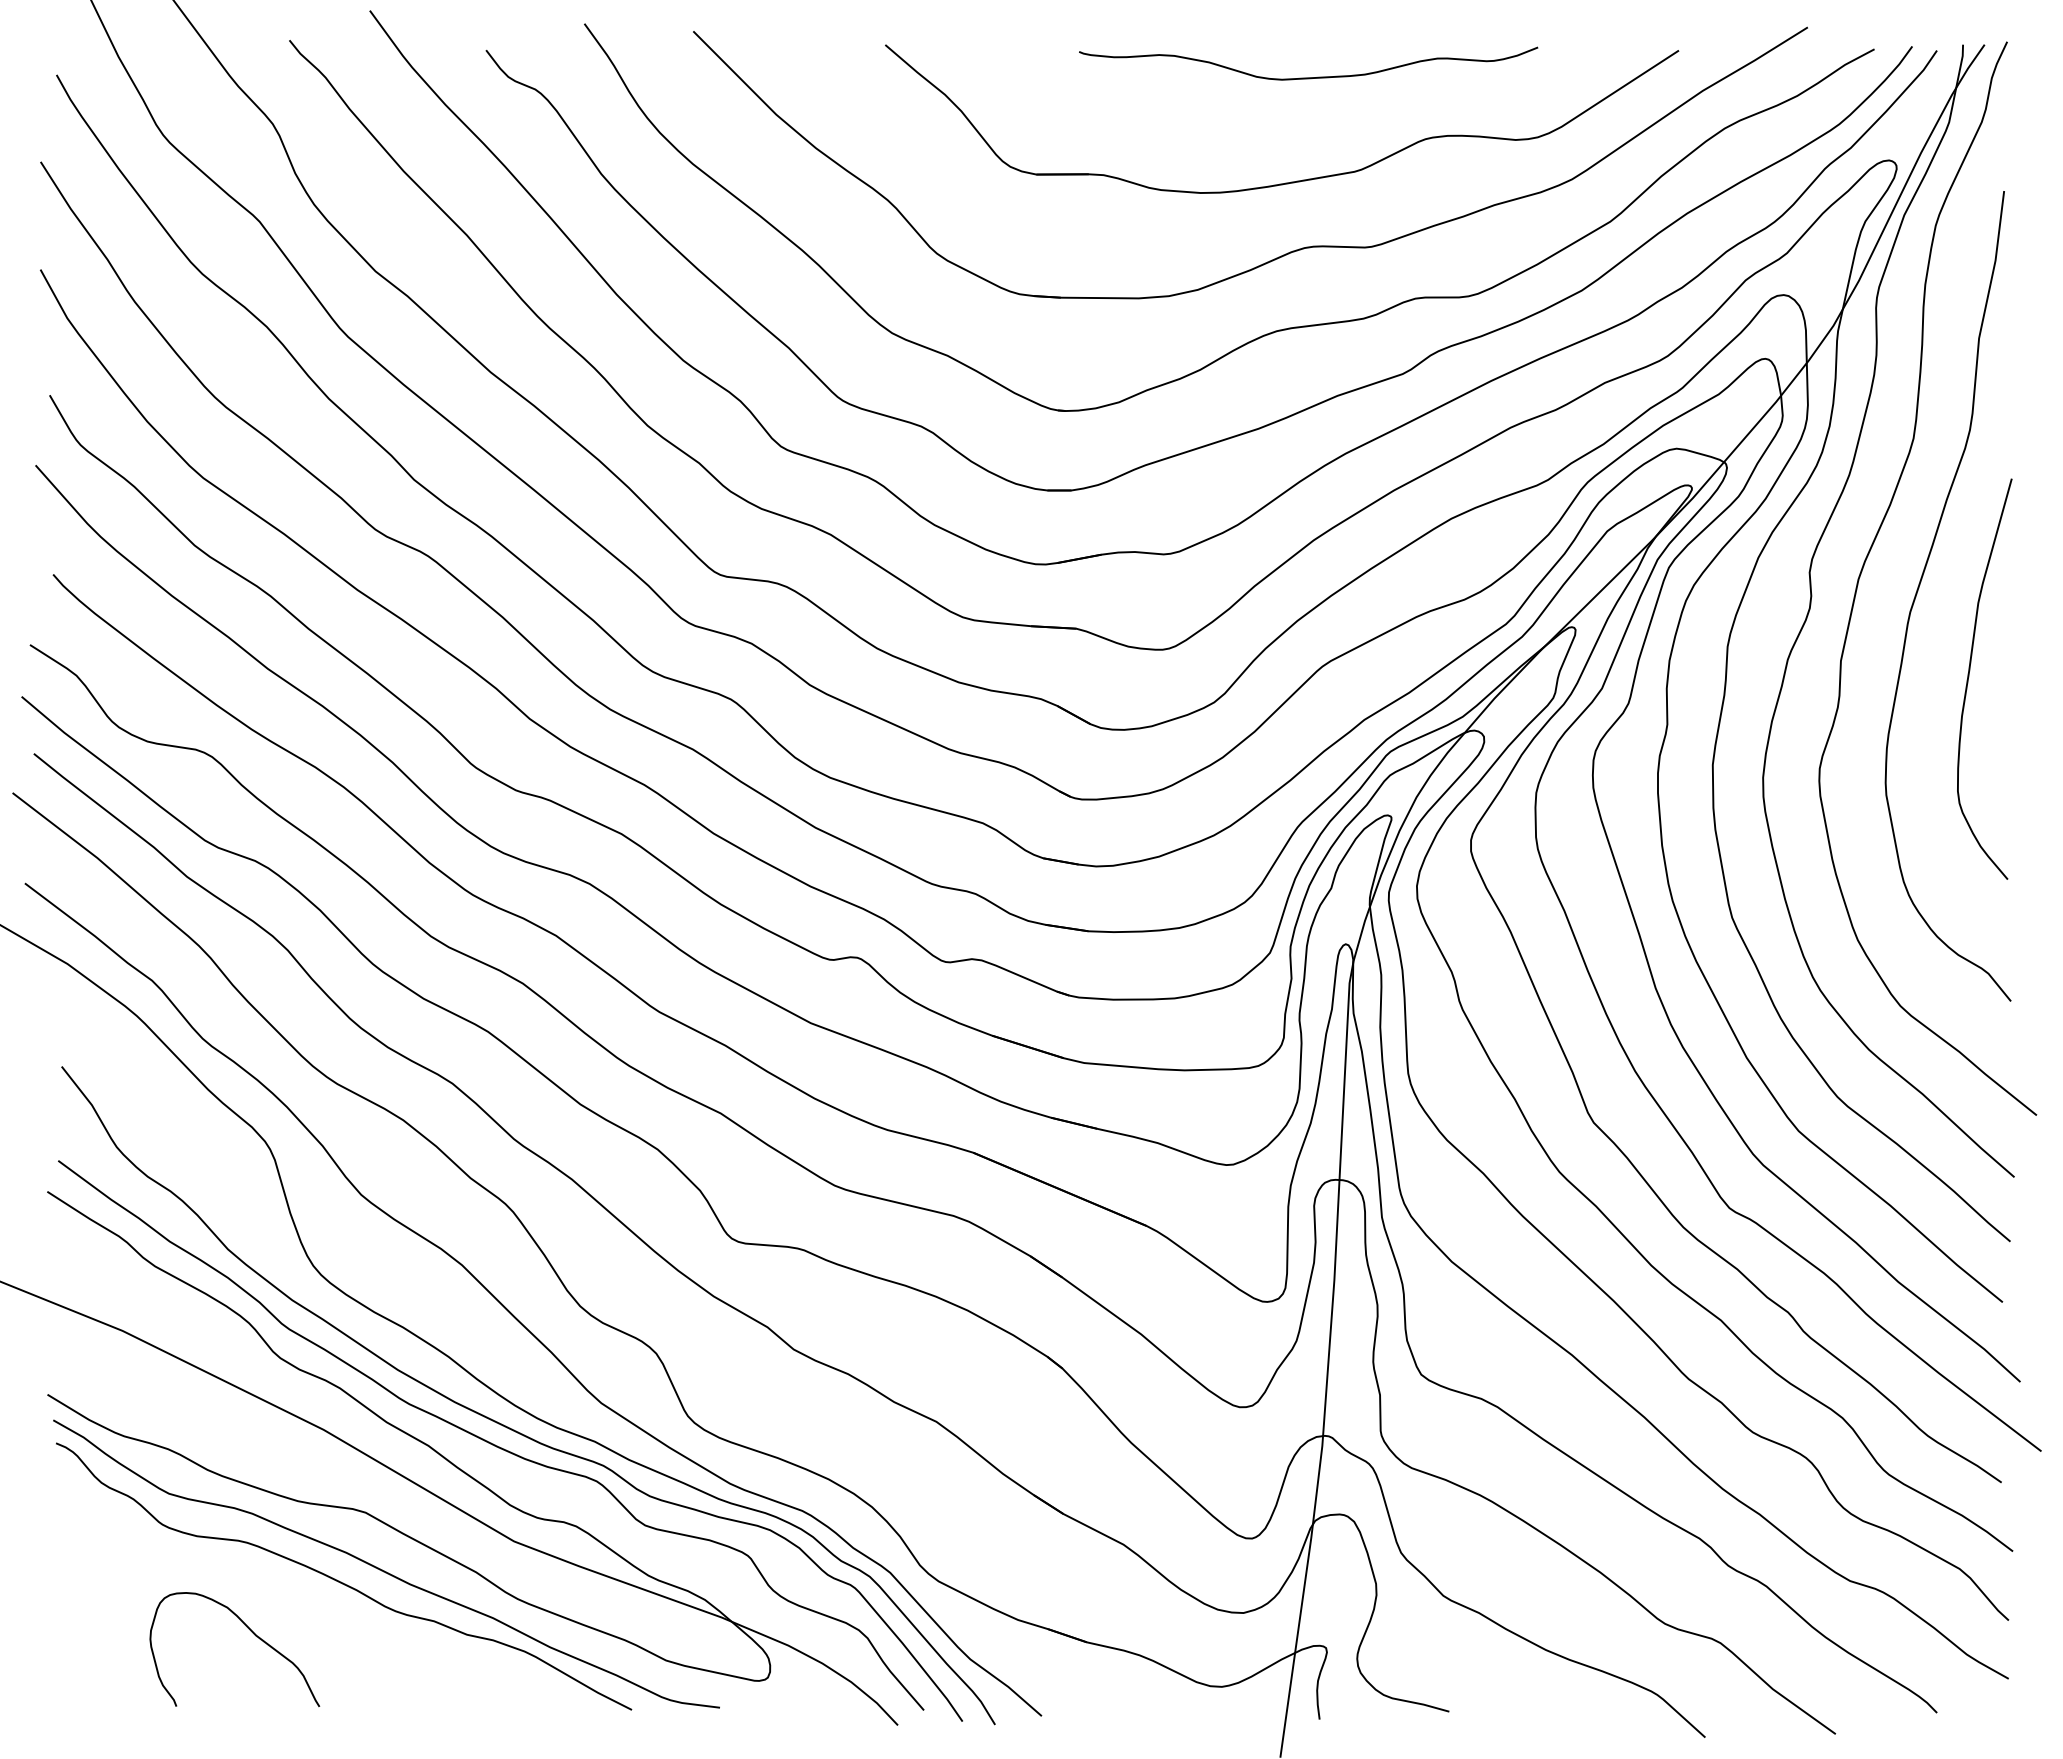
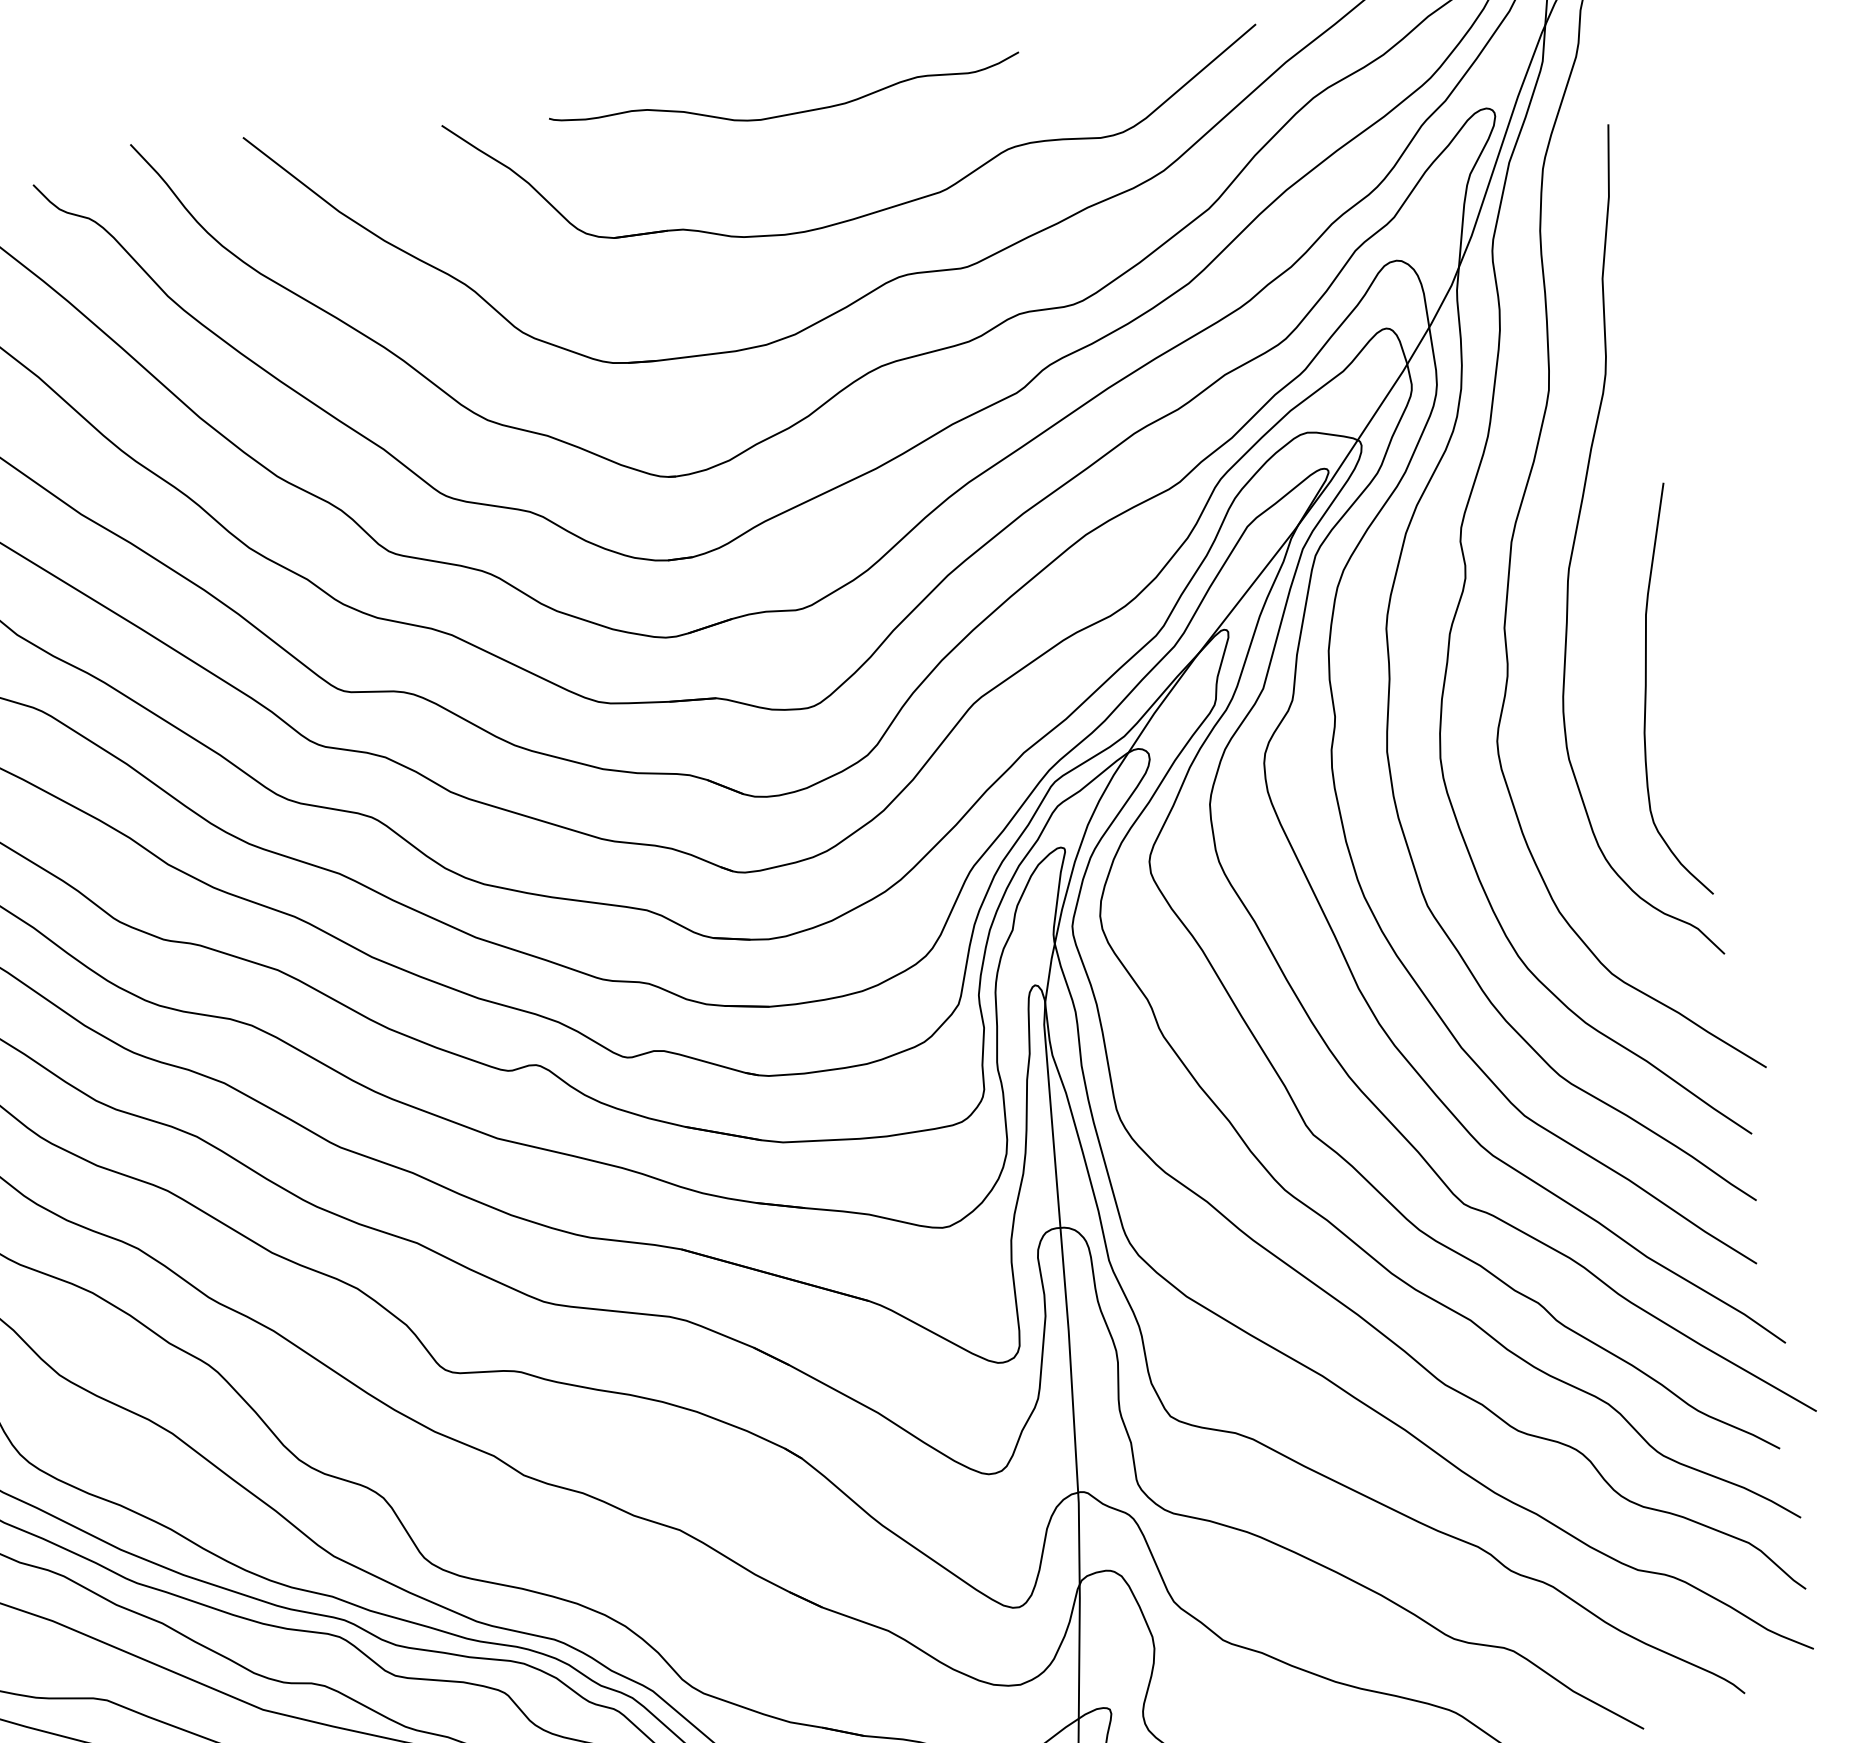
curve: (1308, 77) -> (787, 113), moved
curve: (1969, 677) -> (1646, 692), moved

